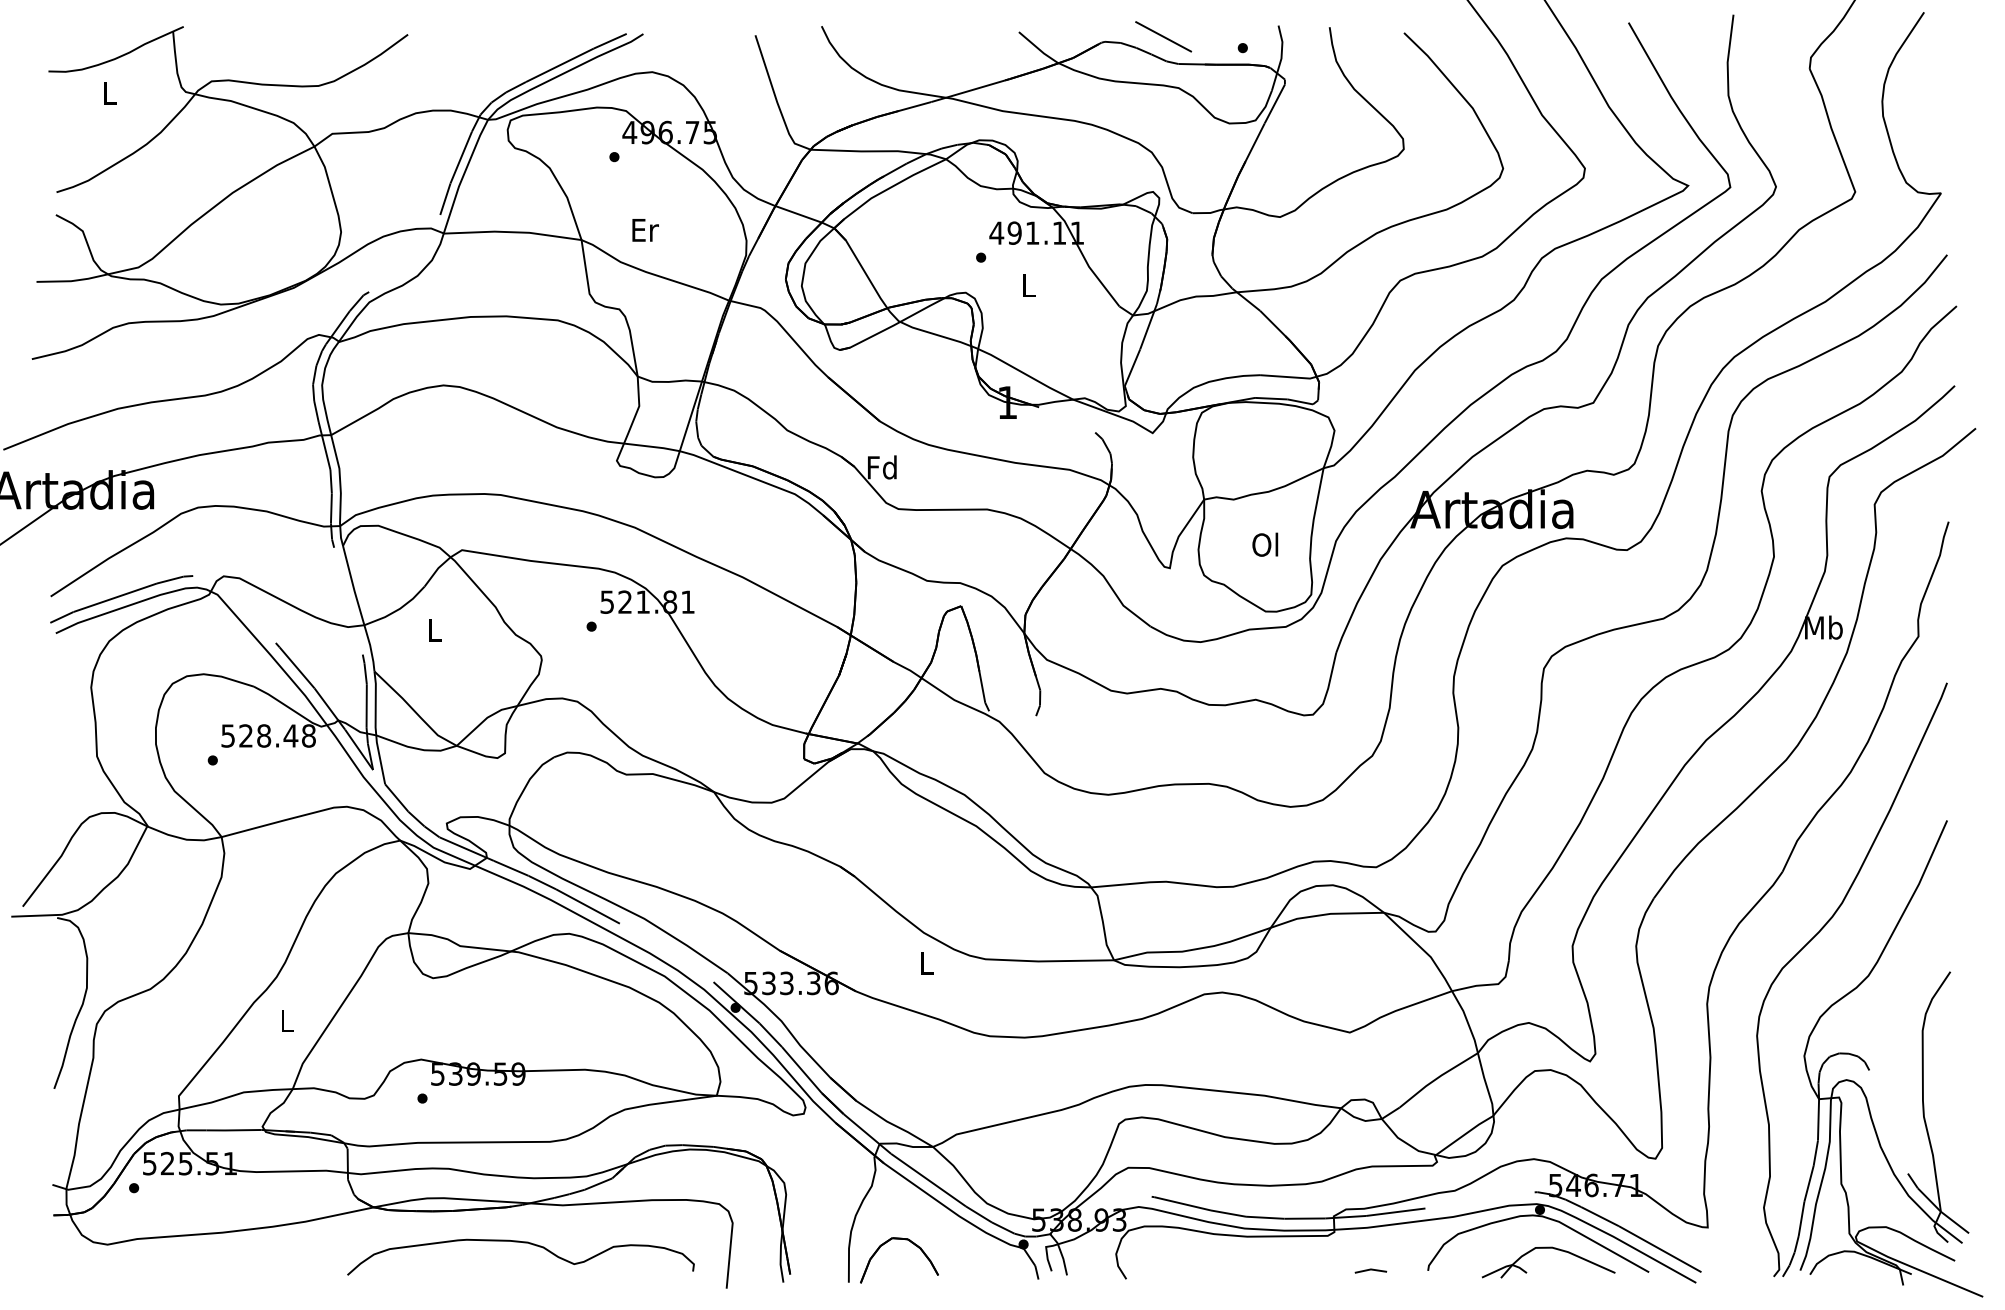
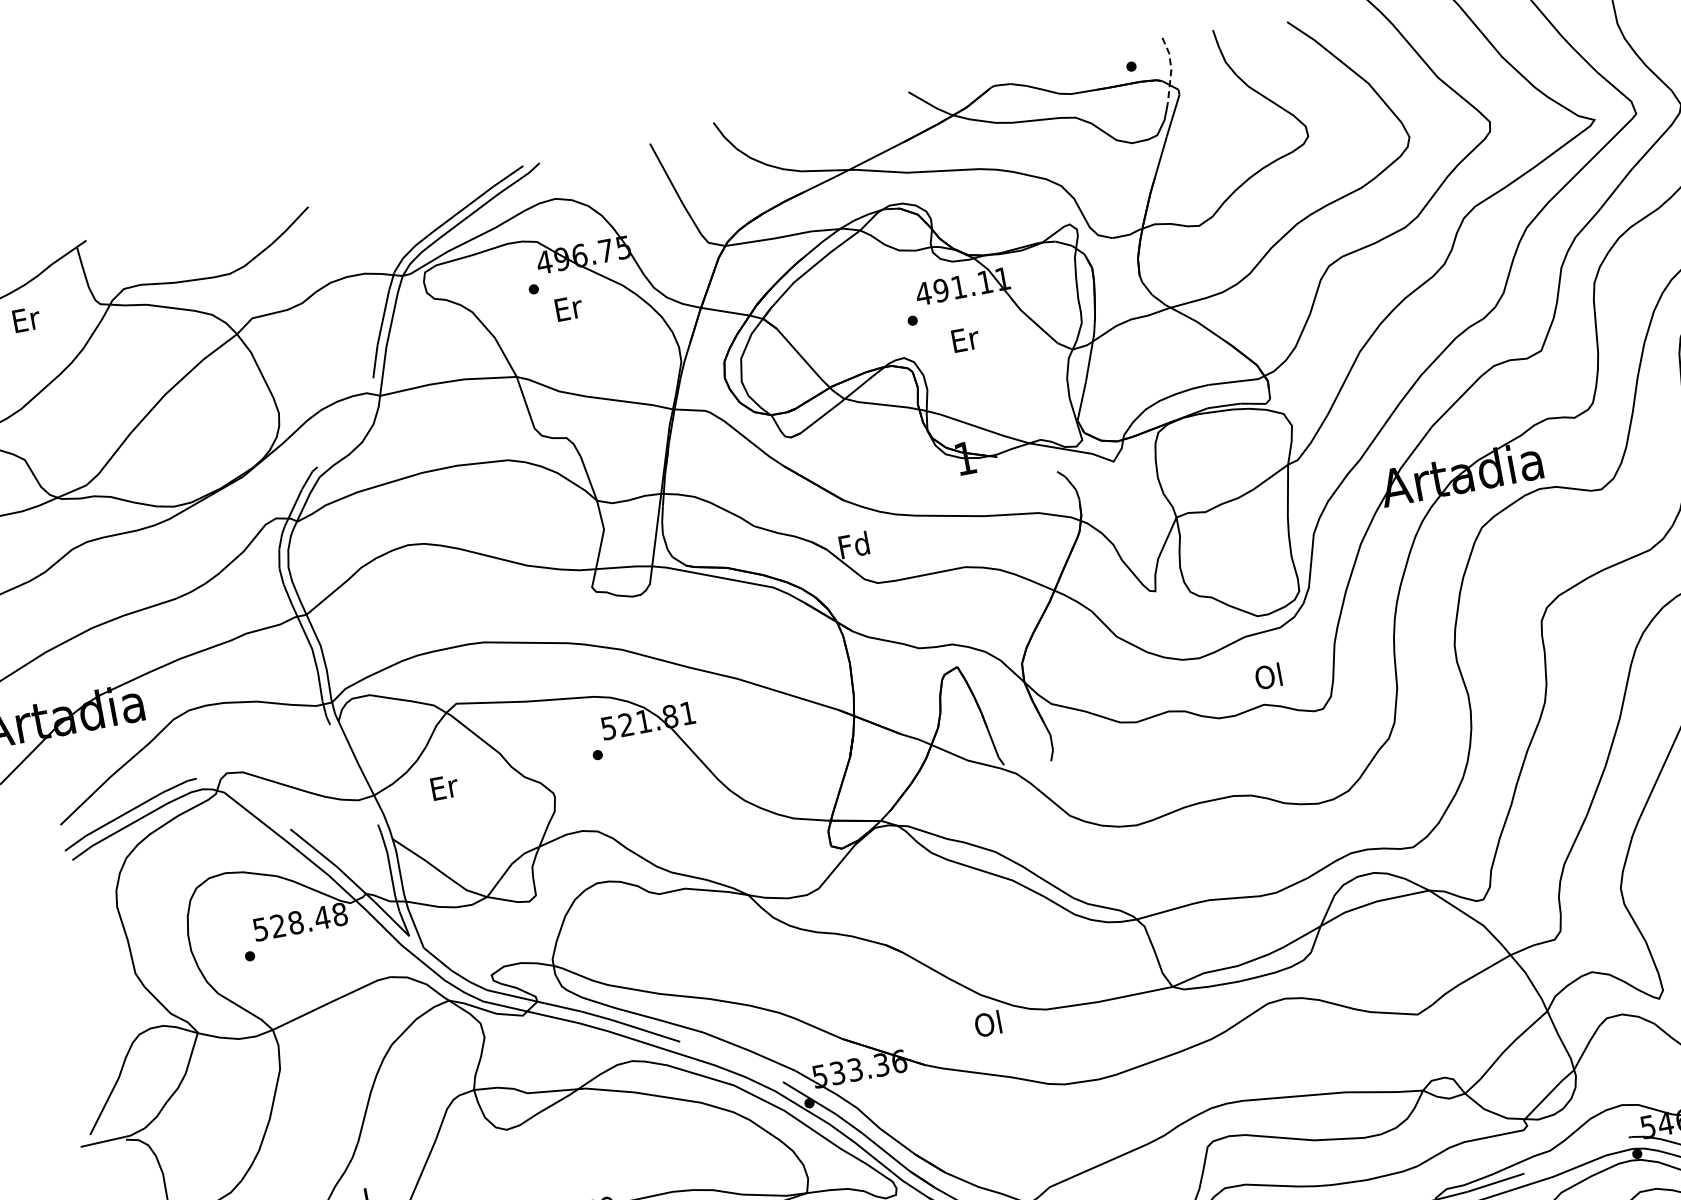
line: (1163, 36) -> (1051, 69), removed
line: (1281, 58) -> (1171, 69), solid -> dashed
text: (110, 93) -> (26, 319), L -> Er
text: (645, 230) -> (569, 308), moved
text: (1029, 285) -> (965, 339), L -> Er
text: (1265, 544) -> (1268, 676), moved
text: (435, 629) -> (444, 786), L -> Er
text: (925, 962) -> (987, 1023), L -> Ol

